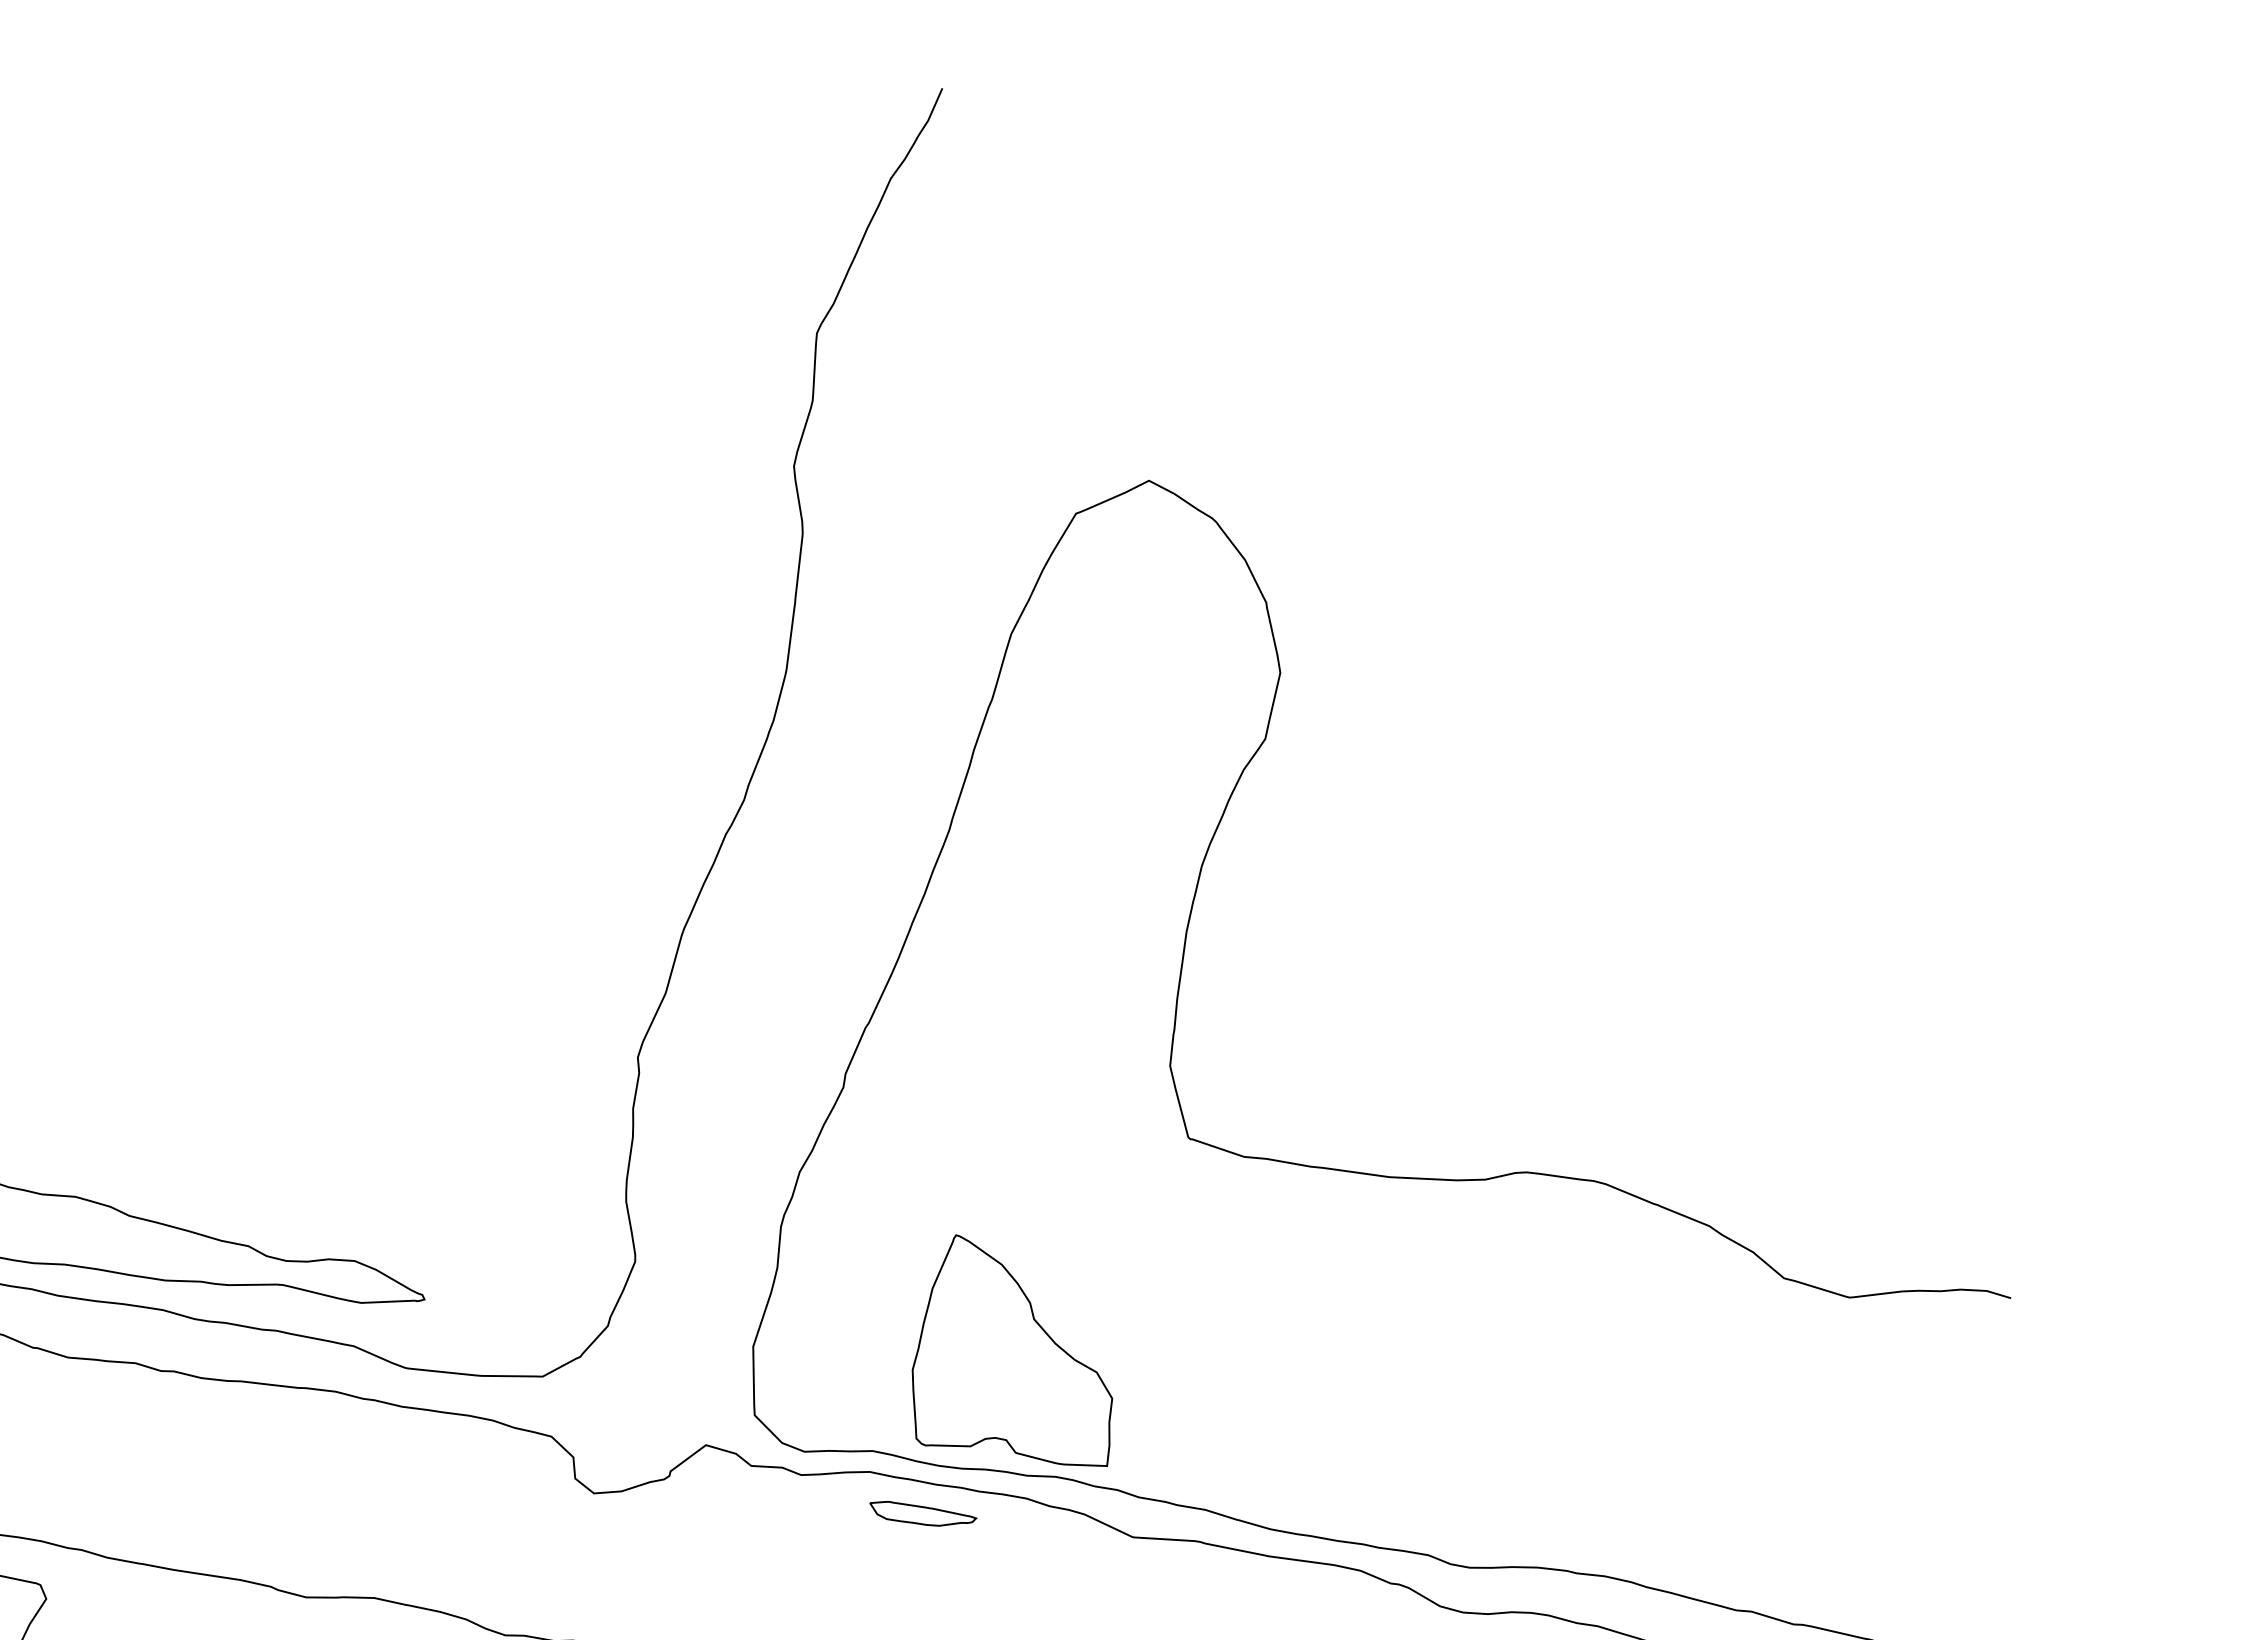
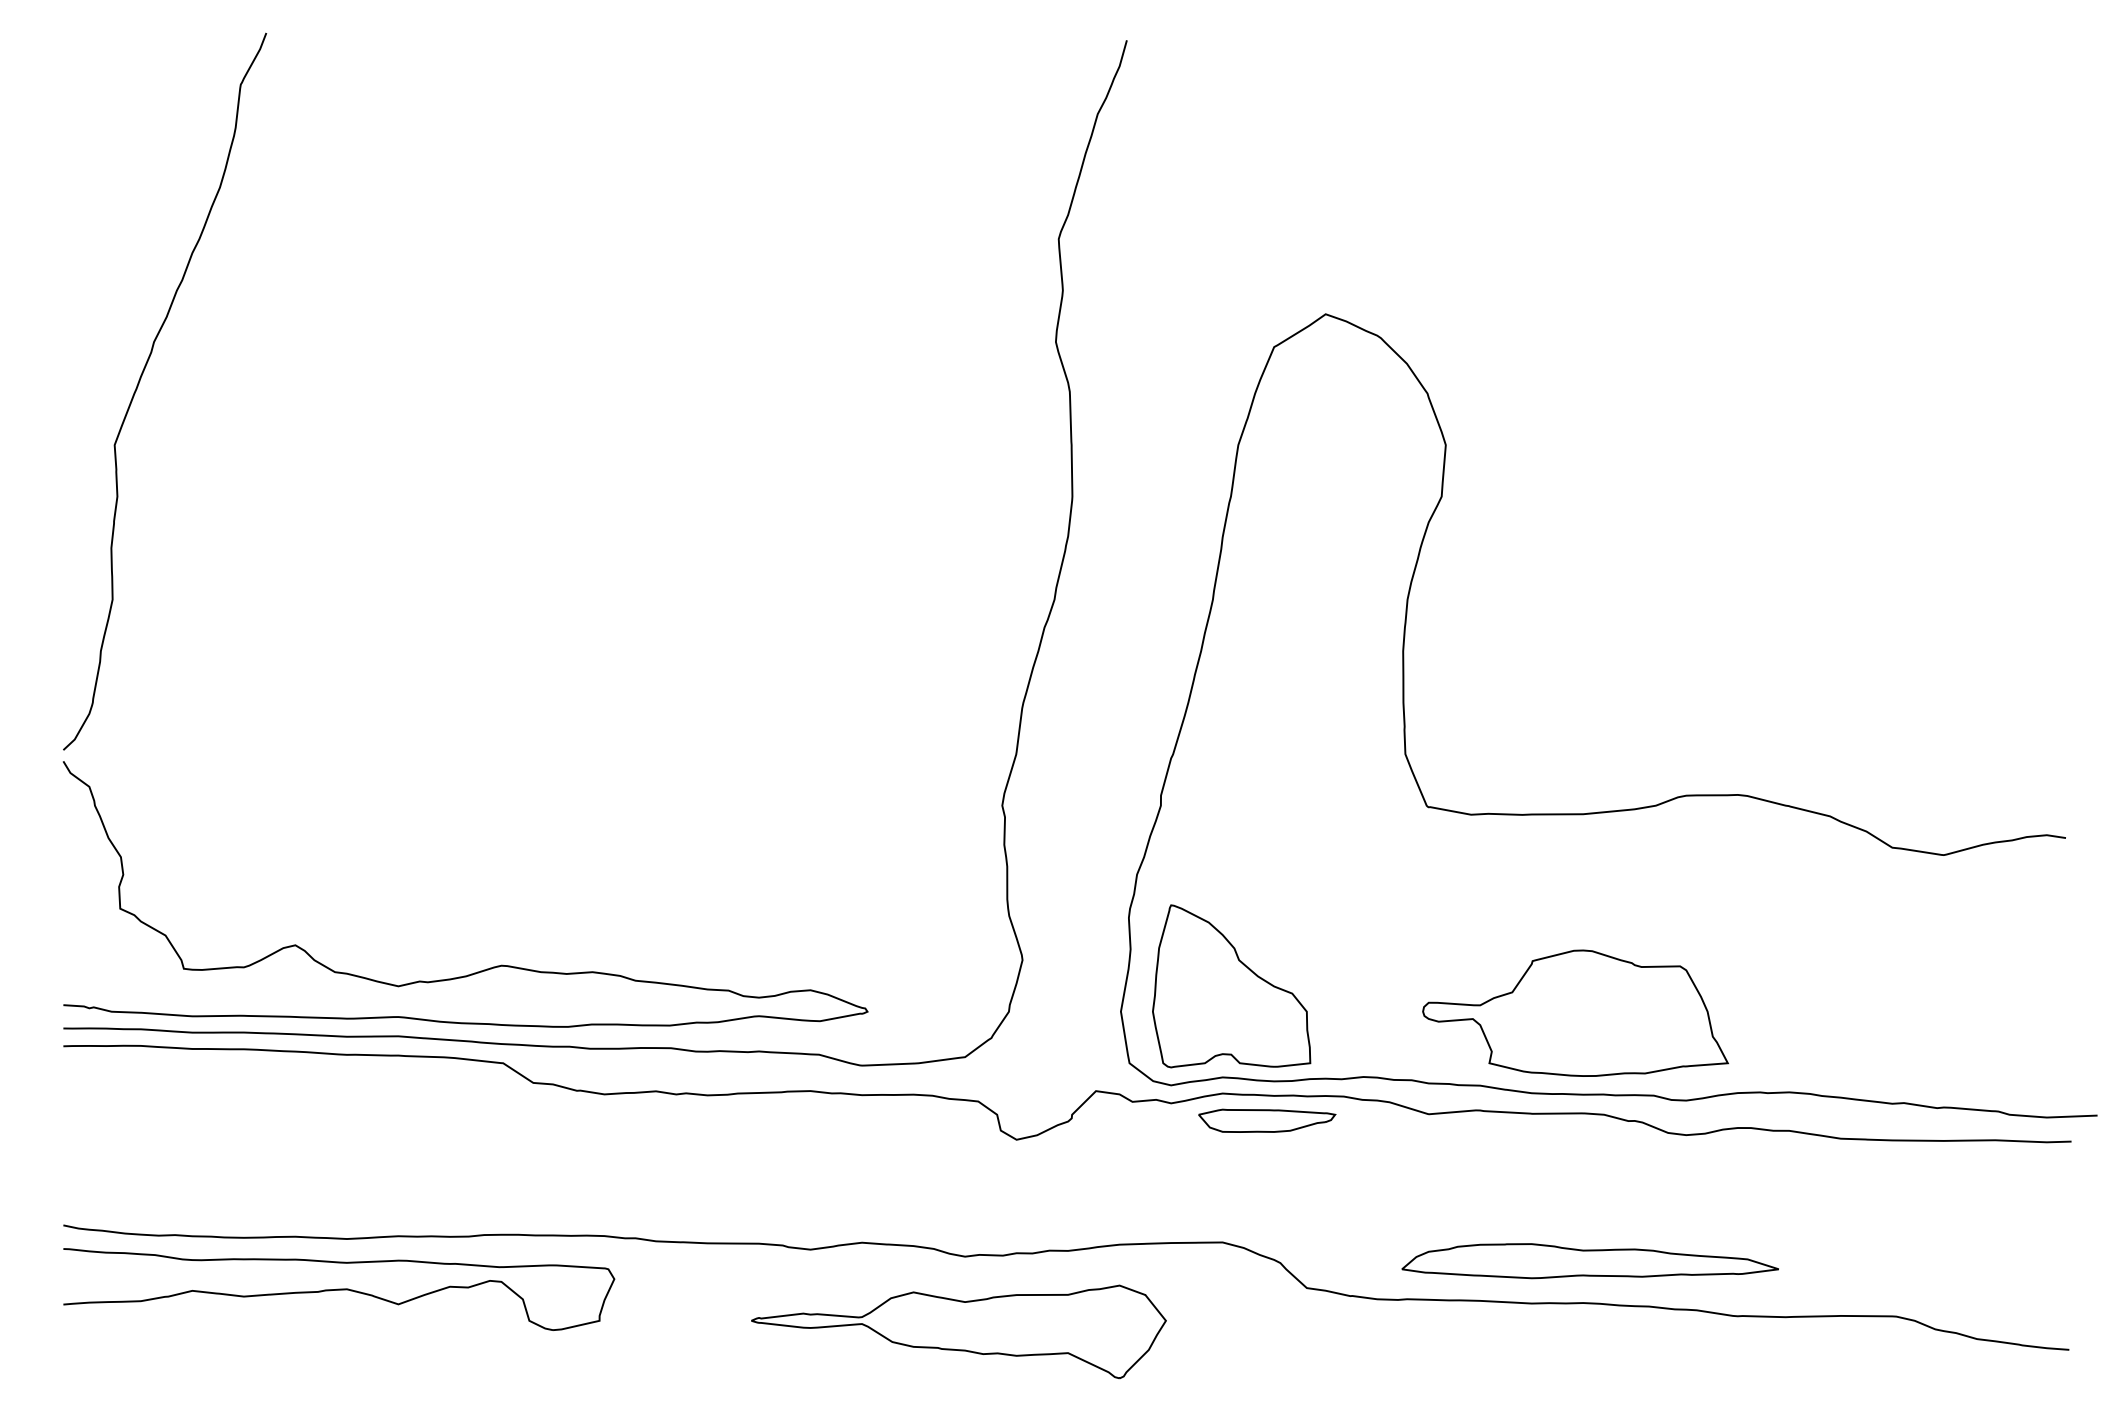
part: (1019, 1351) -> (1231, 986), moved
part: (1342, 1432) -> (1575, 1012), added
part: (922, 1515) -> (1267, 1120), size x1.67

